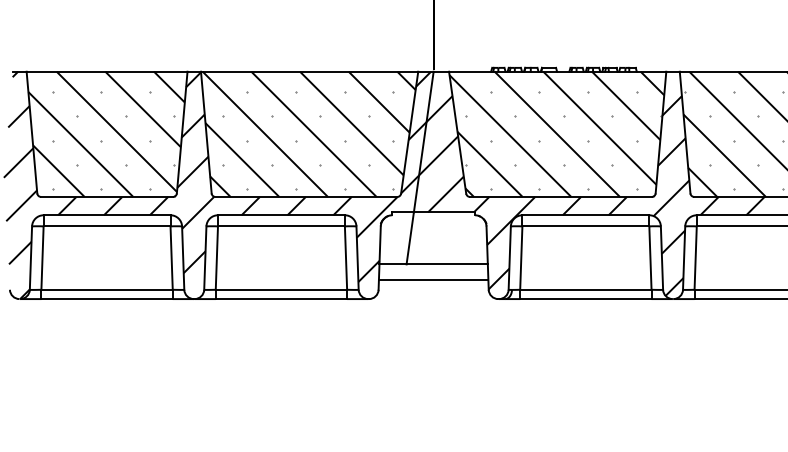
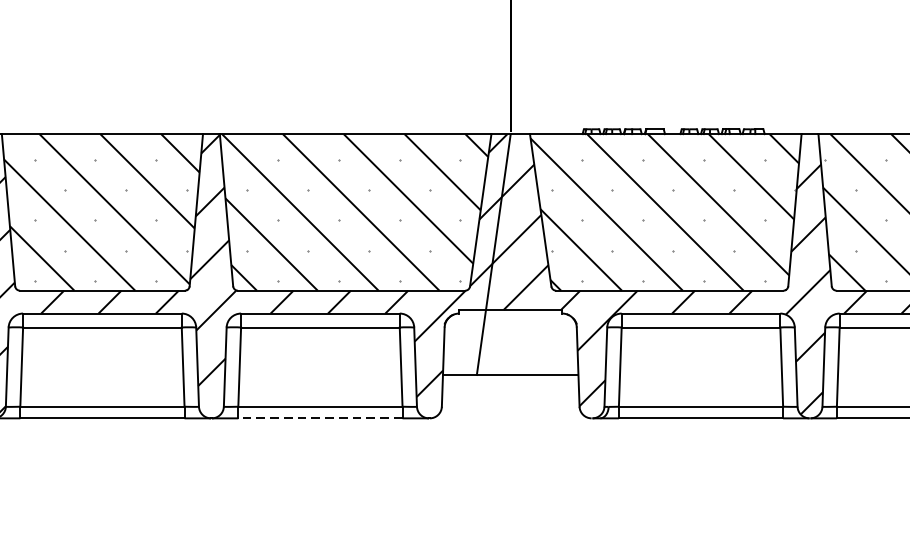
line: (433, 280) -> (510, 395), removed
line: (281, 299) -> (320, 418), solid -> dashed

